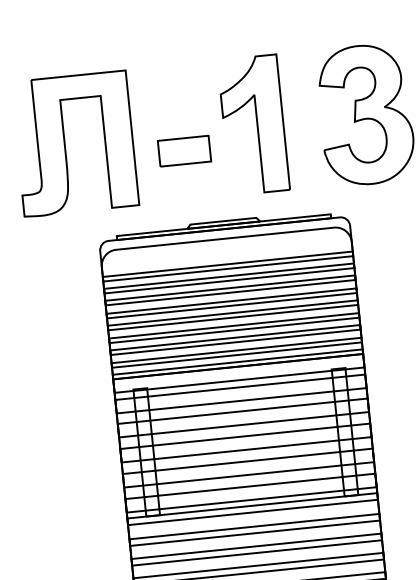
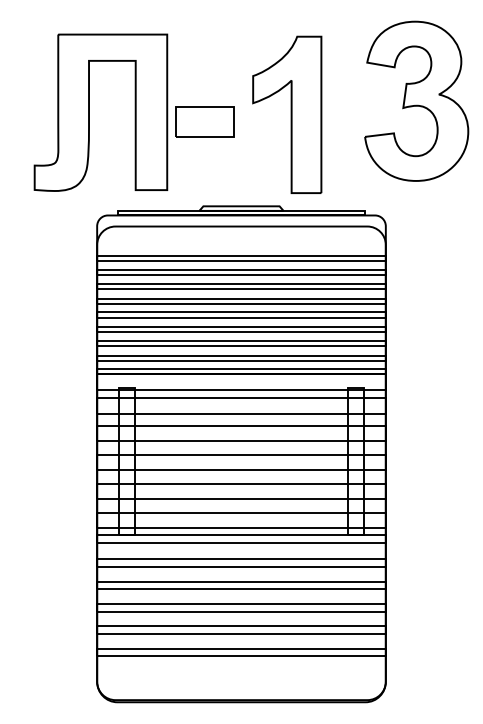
part: (253, 124) -> (287, 114), moved
part: (65, 144) -> (89, 112), moved

